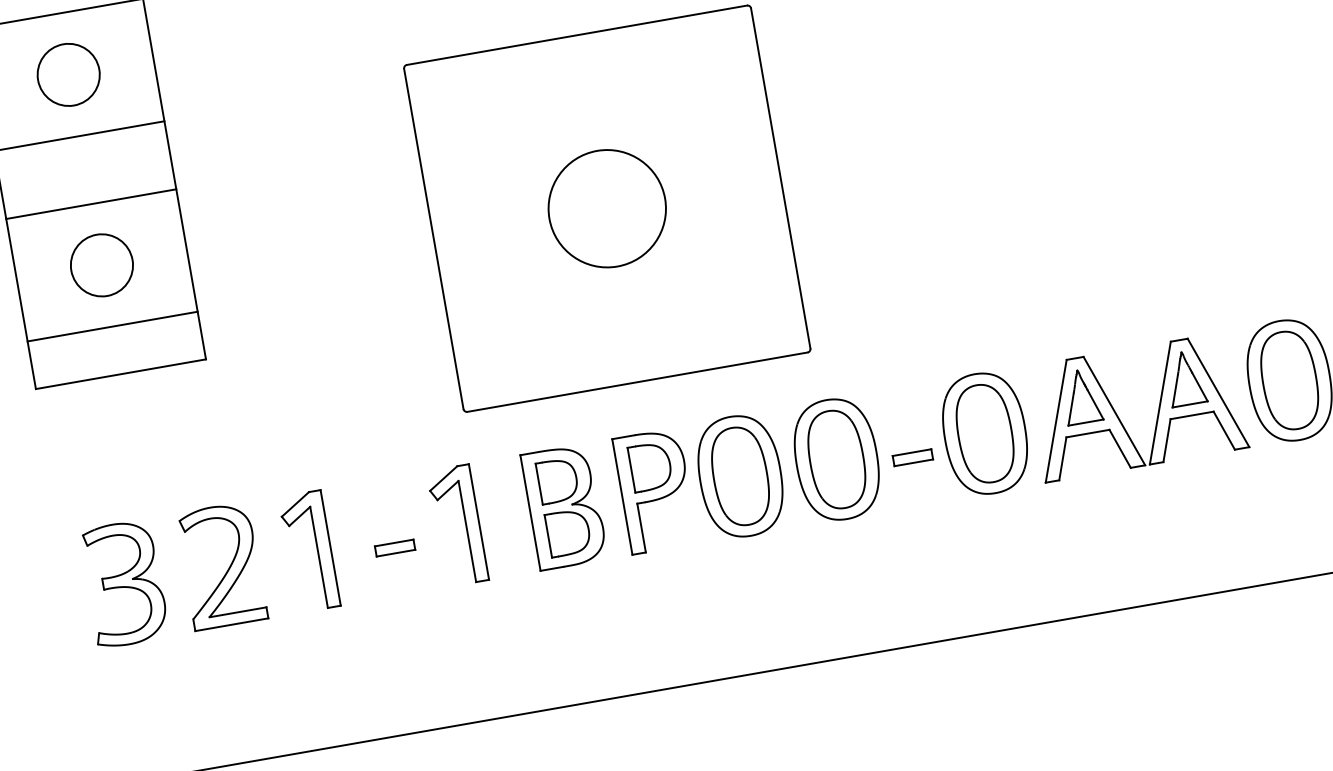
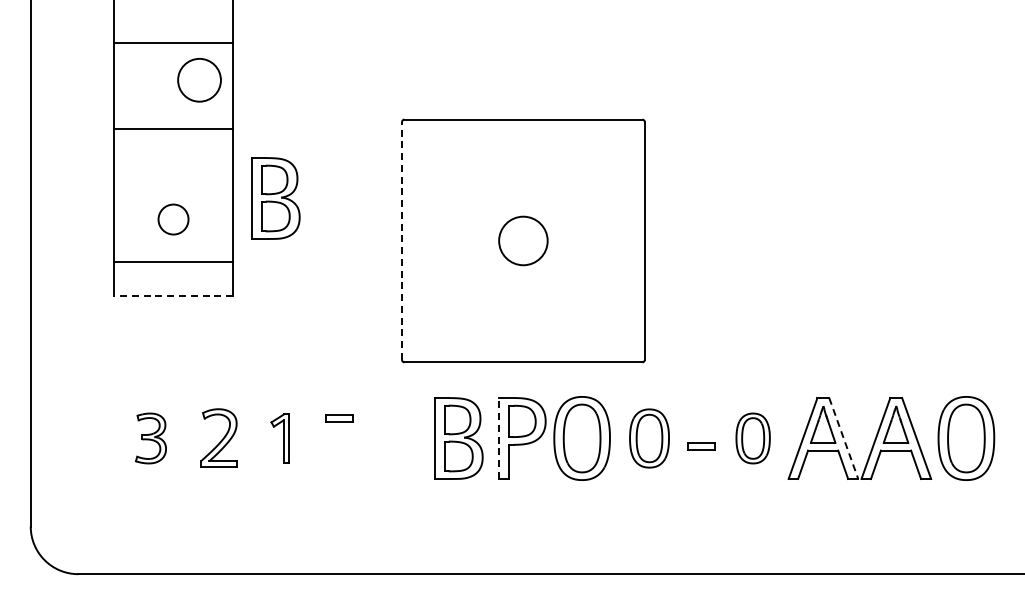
circle: (68, 75) -> (199, 80), moved
line: (91, 203) -> (173, 176), removed
circle: (605, 208) -> (522, 240), size x0.6
part: (242, 209) -> (275, 198), added
line: (434, 238) -> (402, 240), solid -> dashed
circle: (101, 265) -> (173, 219), size x0.7
line: (120, 373) -> (173, 295), solid -> dashed
line: (1114, 411) -> (843, 438), solid -> dashed
part: (983, 433) -> (752, 438), size x0.6
part: (836, 459) -> (649, 438), size x0.7
line: (622, 496) -> (499, 438), solid -> dashed
part: (456, 525) -> (383, 438), removed
part: (395, 548) -> (339, 418), moved
part: (307, 551) -> (279, 438), size x0.6
part: (221, 565) -> (219, 437), size x0.7
part: (123, 584) -> (150, 438), size x0.6

